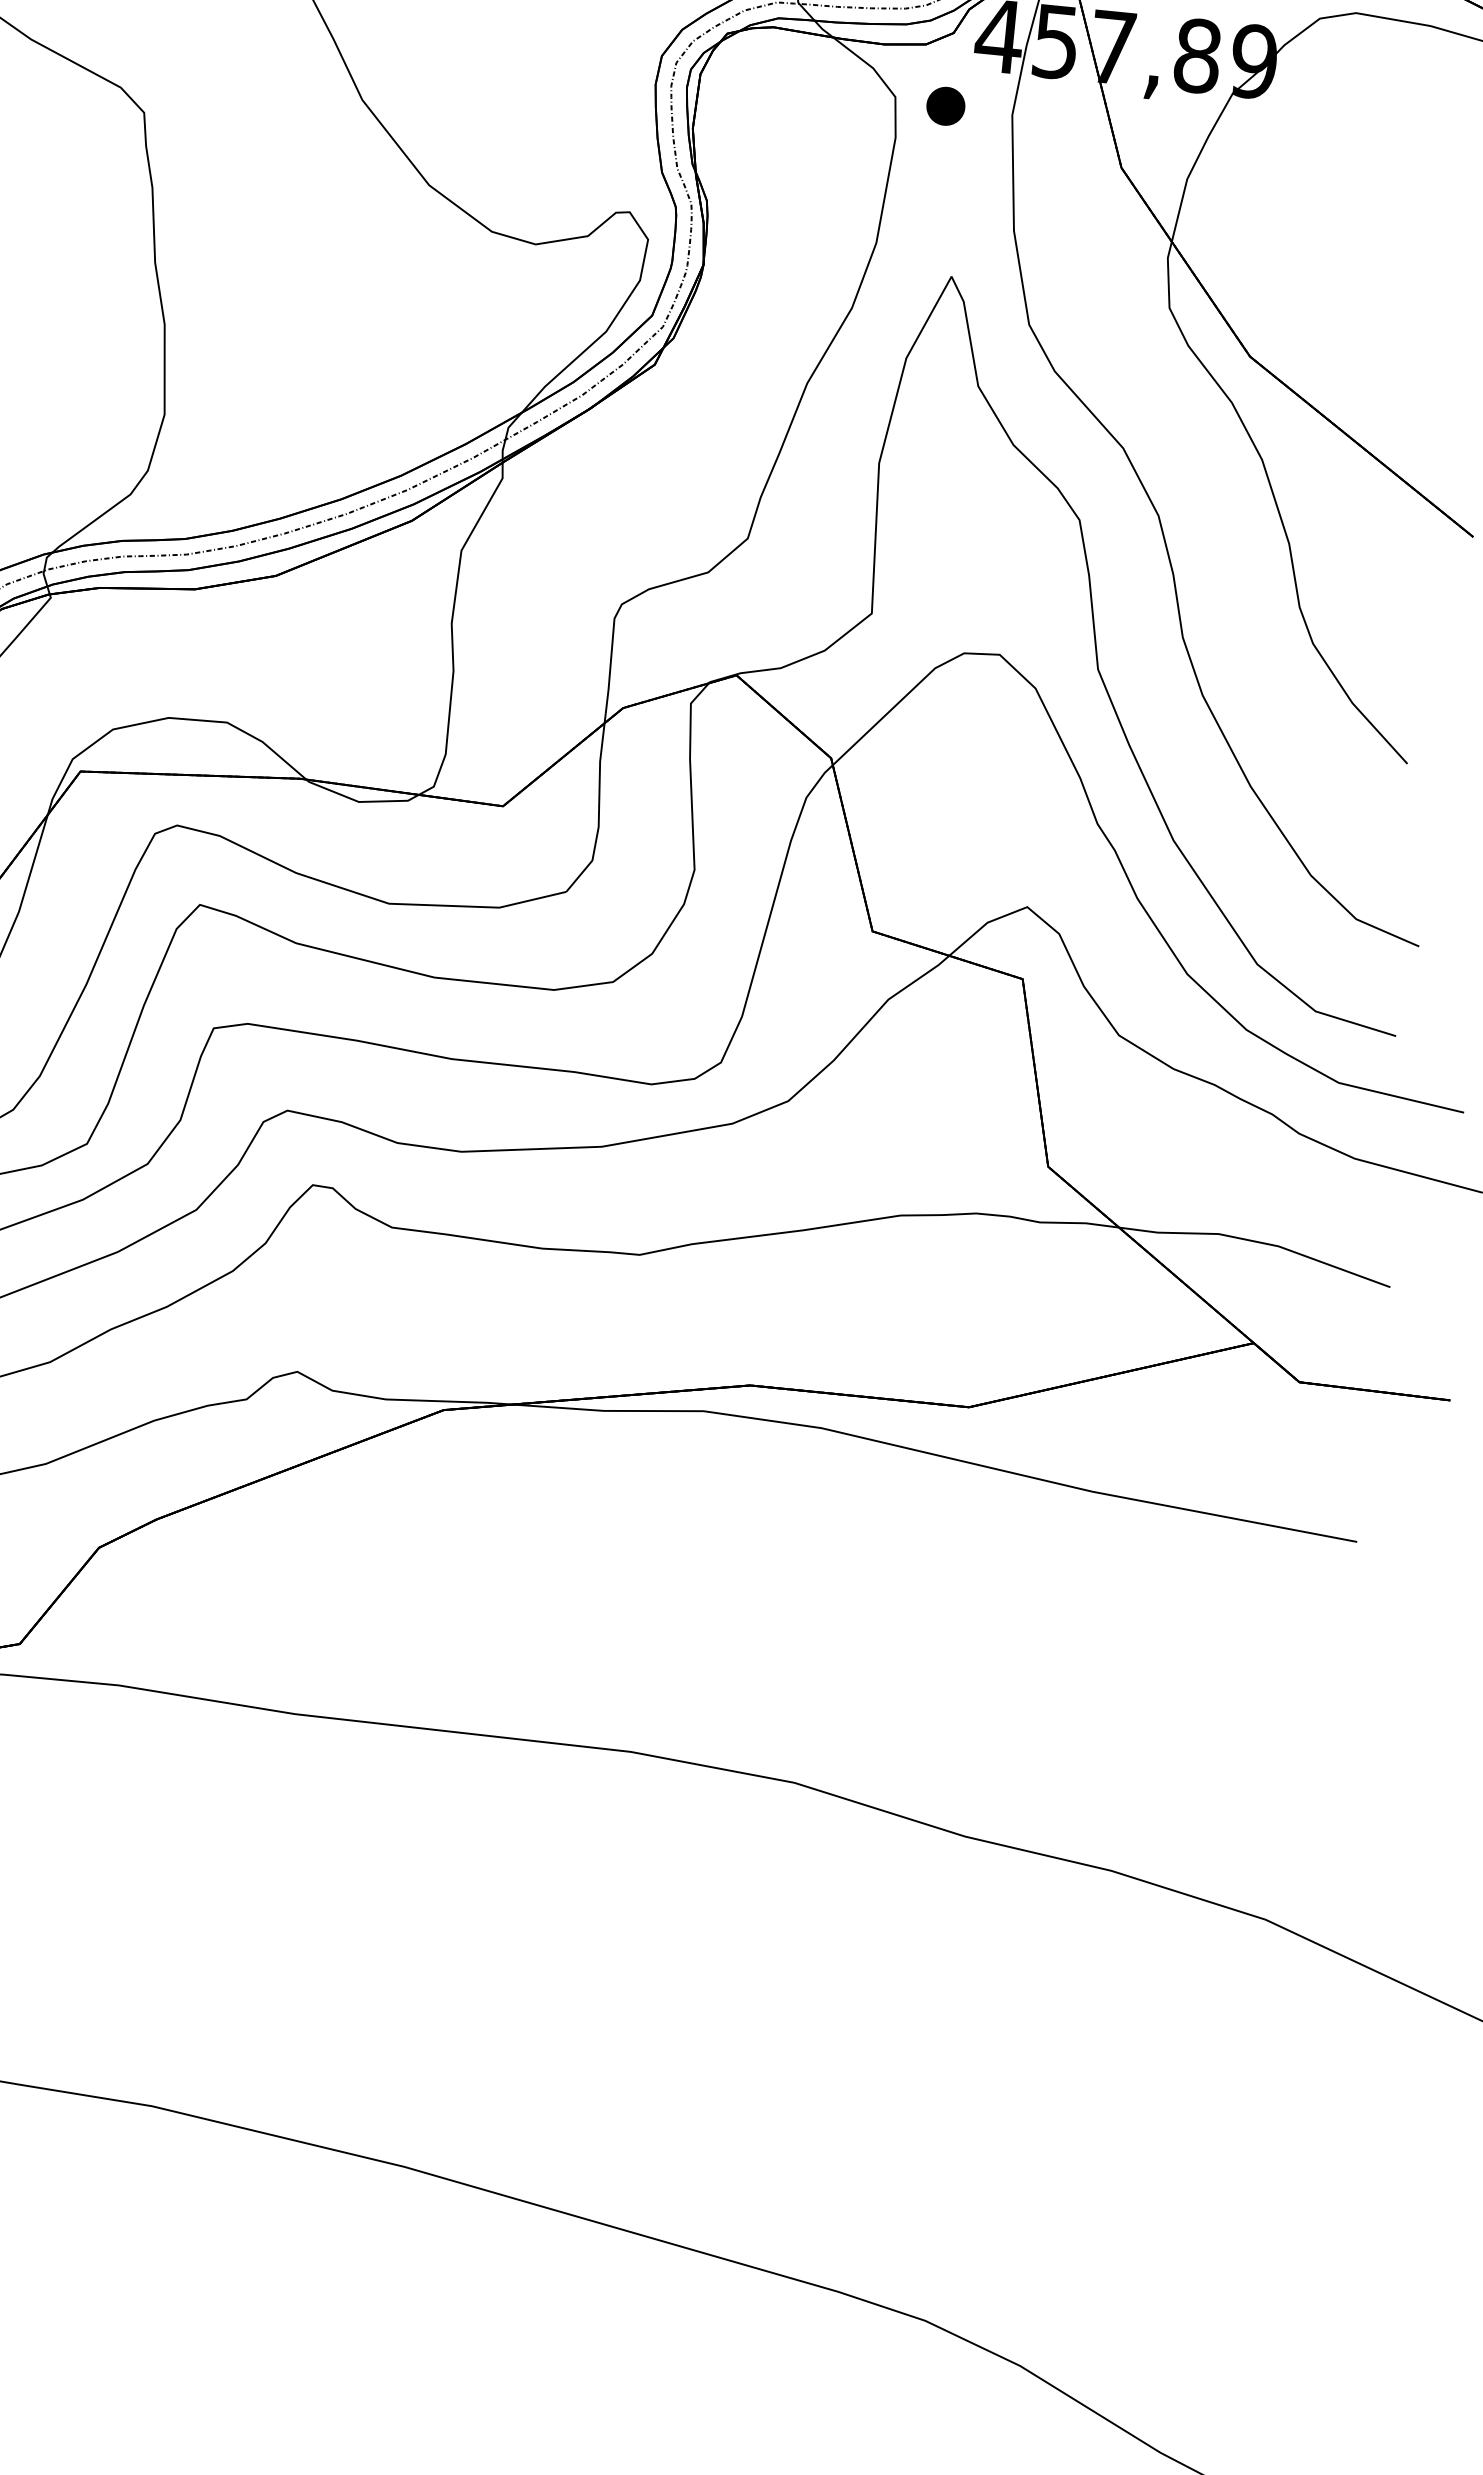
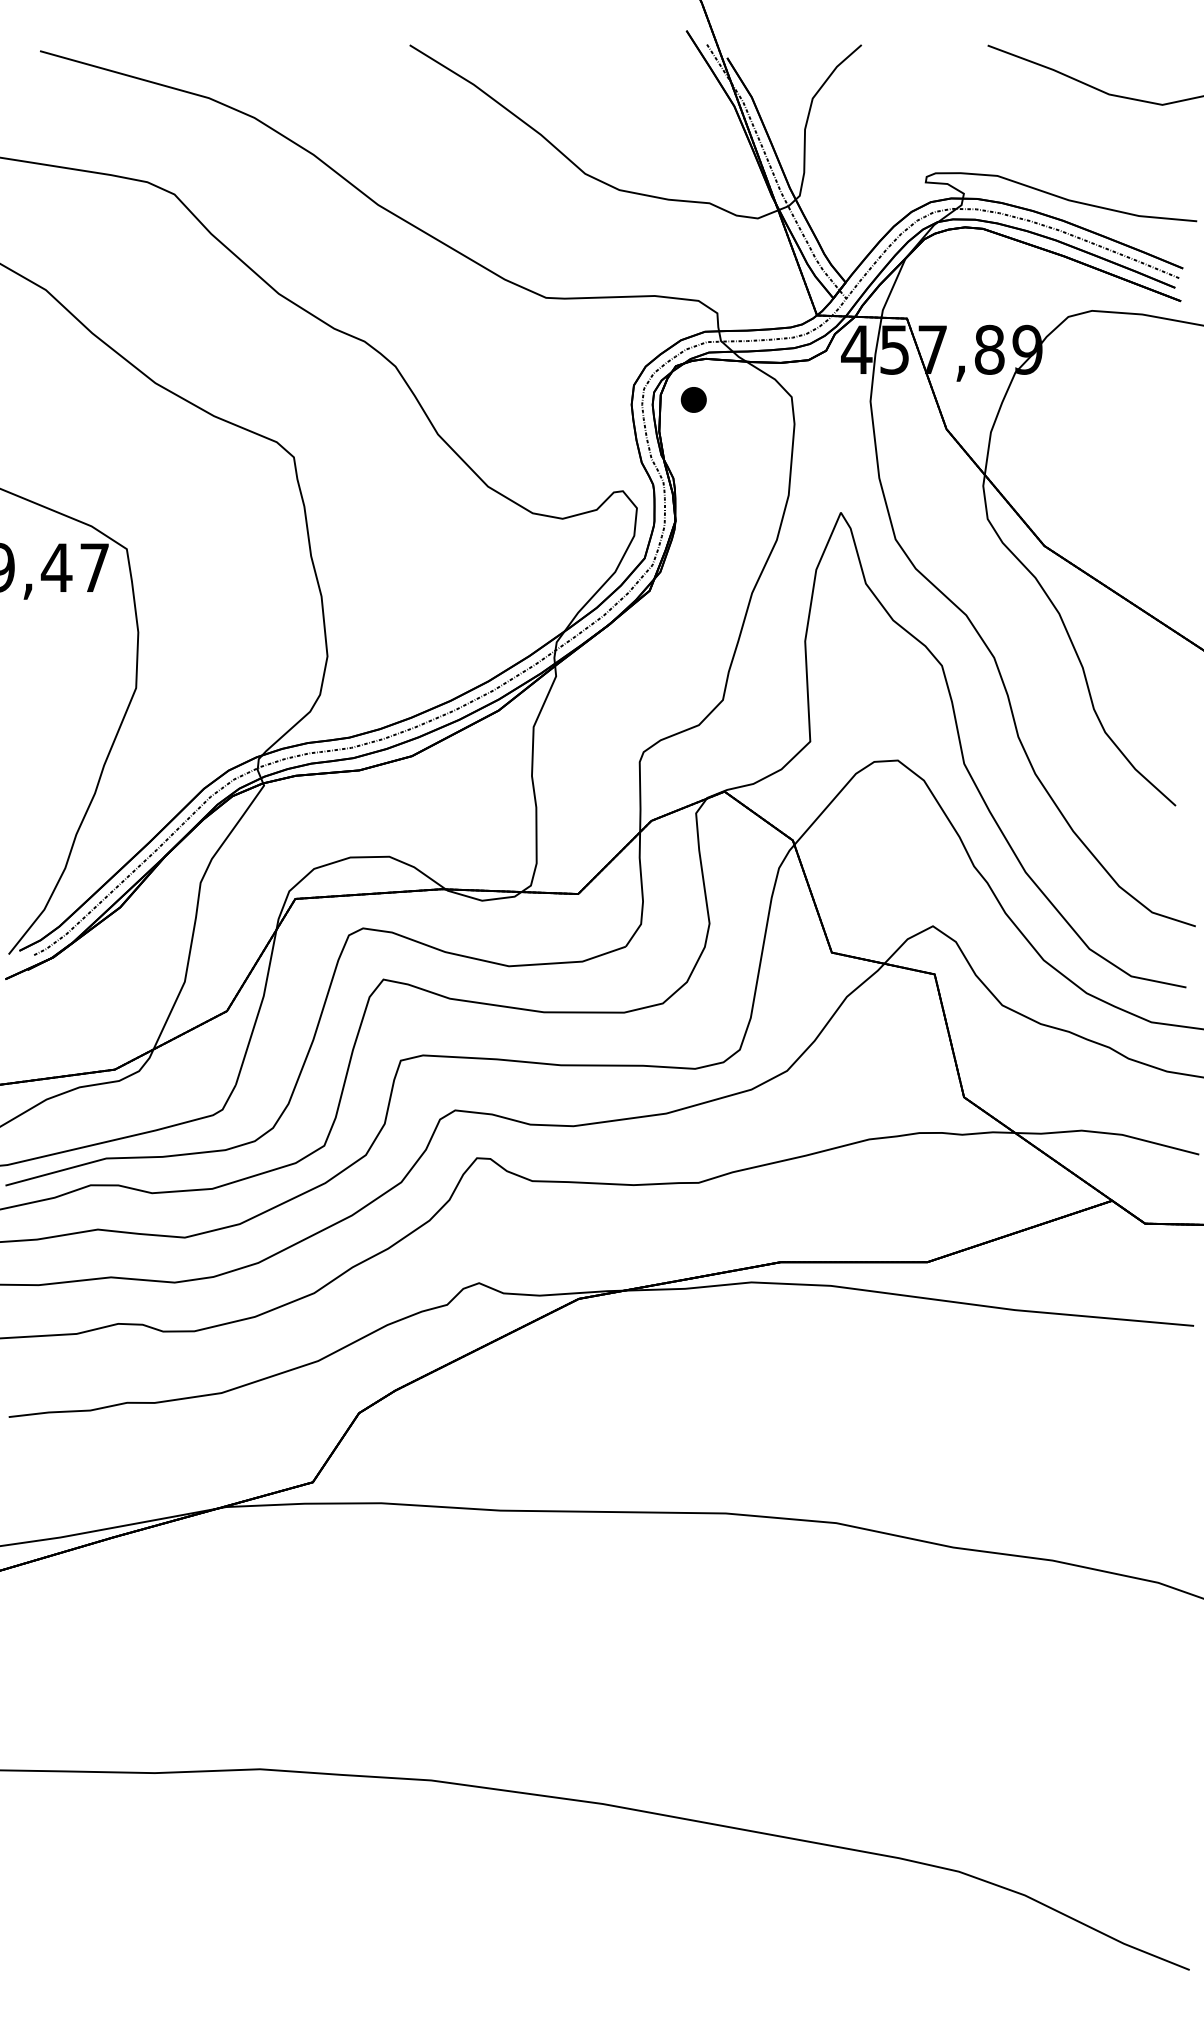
part: (945, 105) -> (693, 399), moved

